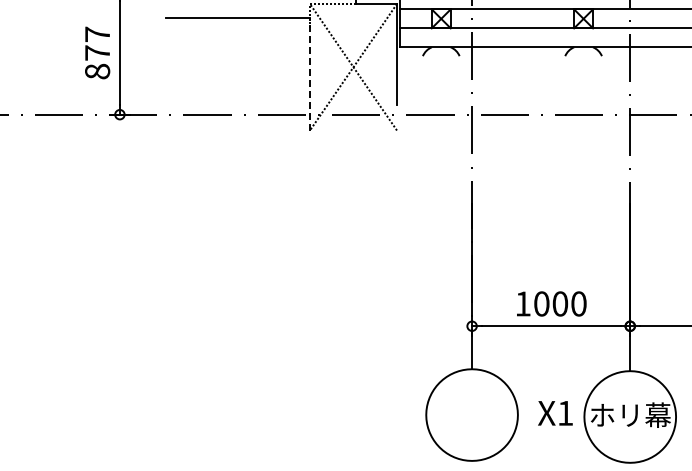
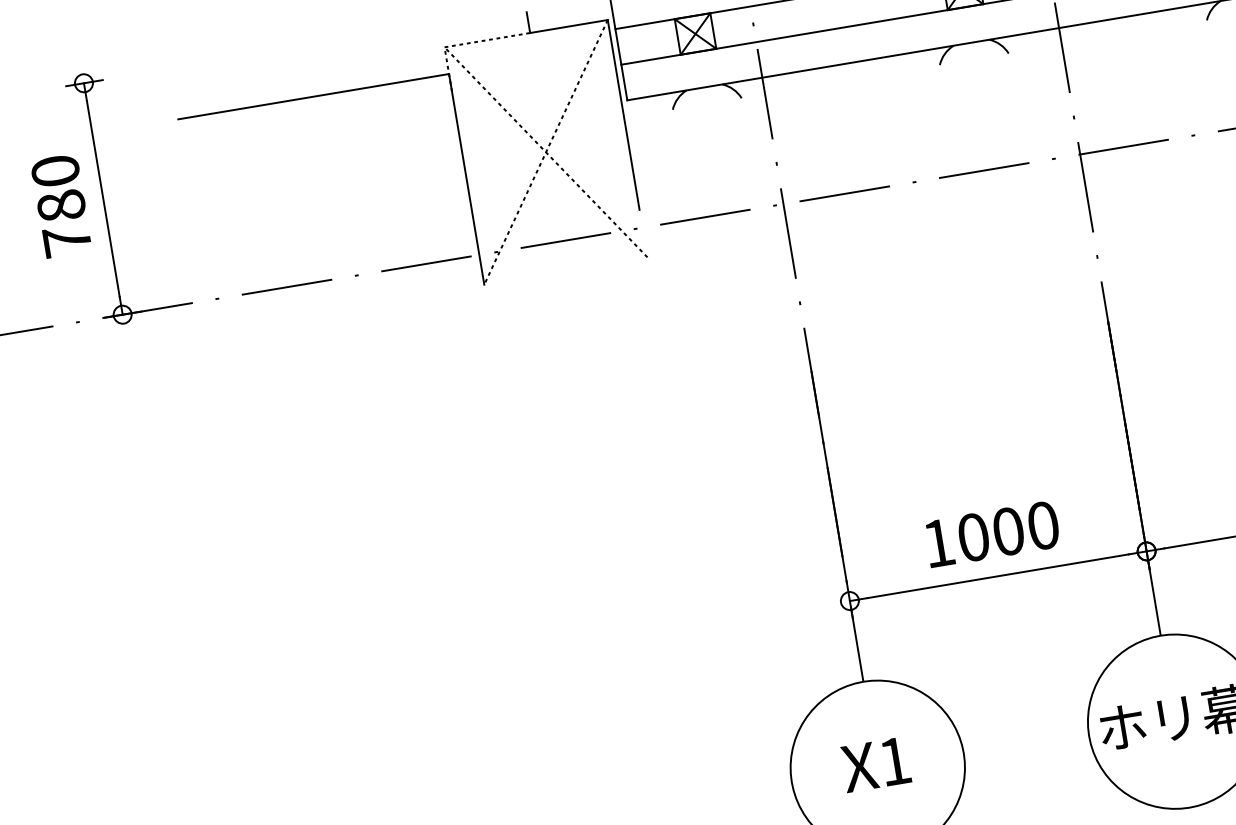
text: (97, 52) -> (61, 205), 877 -> 780
line: (310, 73) -> (467, 177), dashed -> solid
text: (555, 413) -> (876, 764), moved

